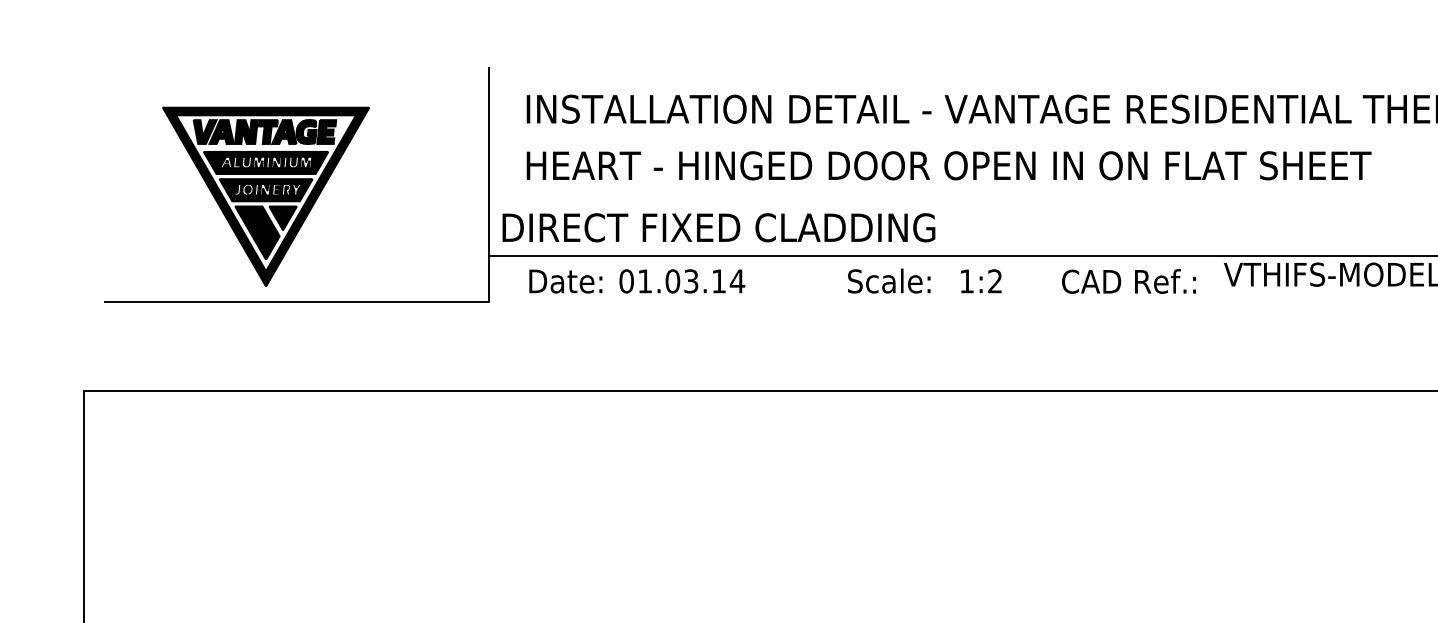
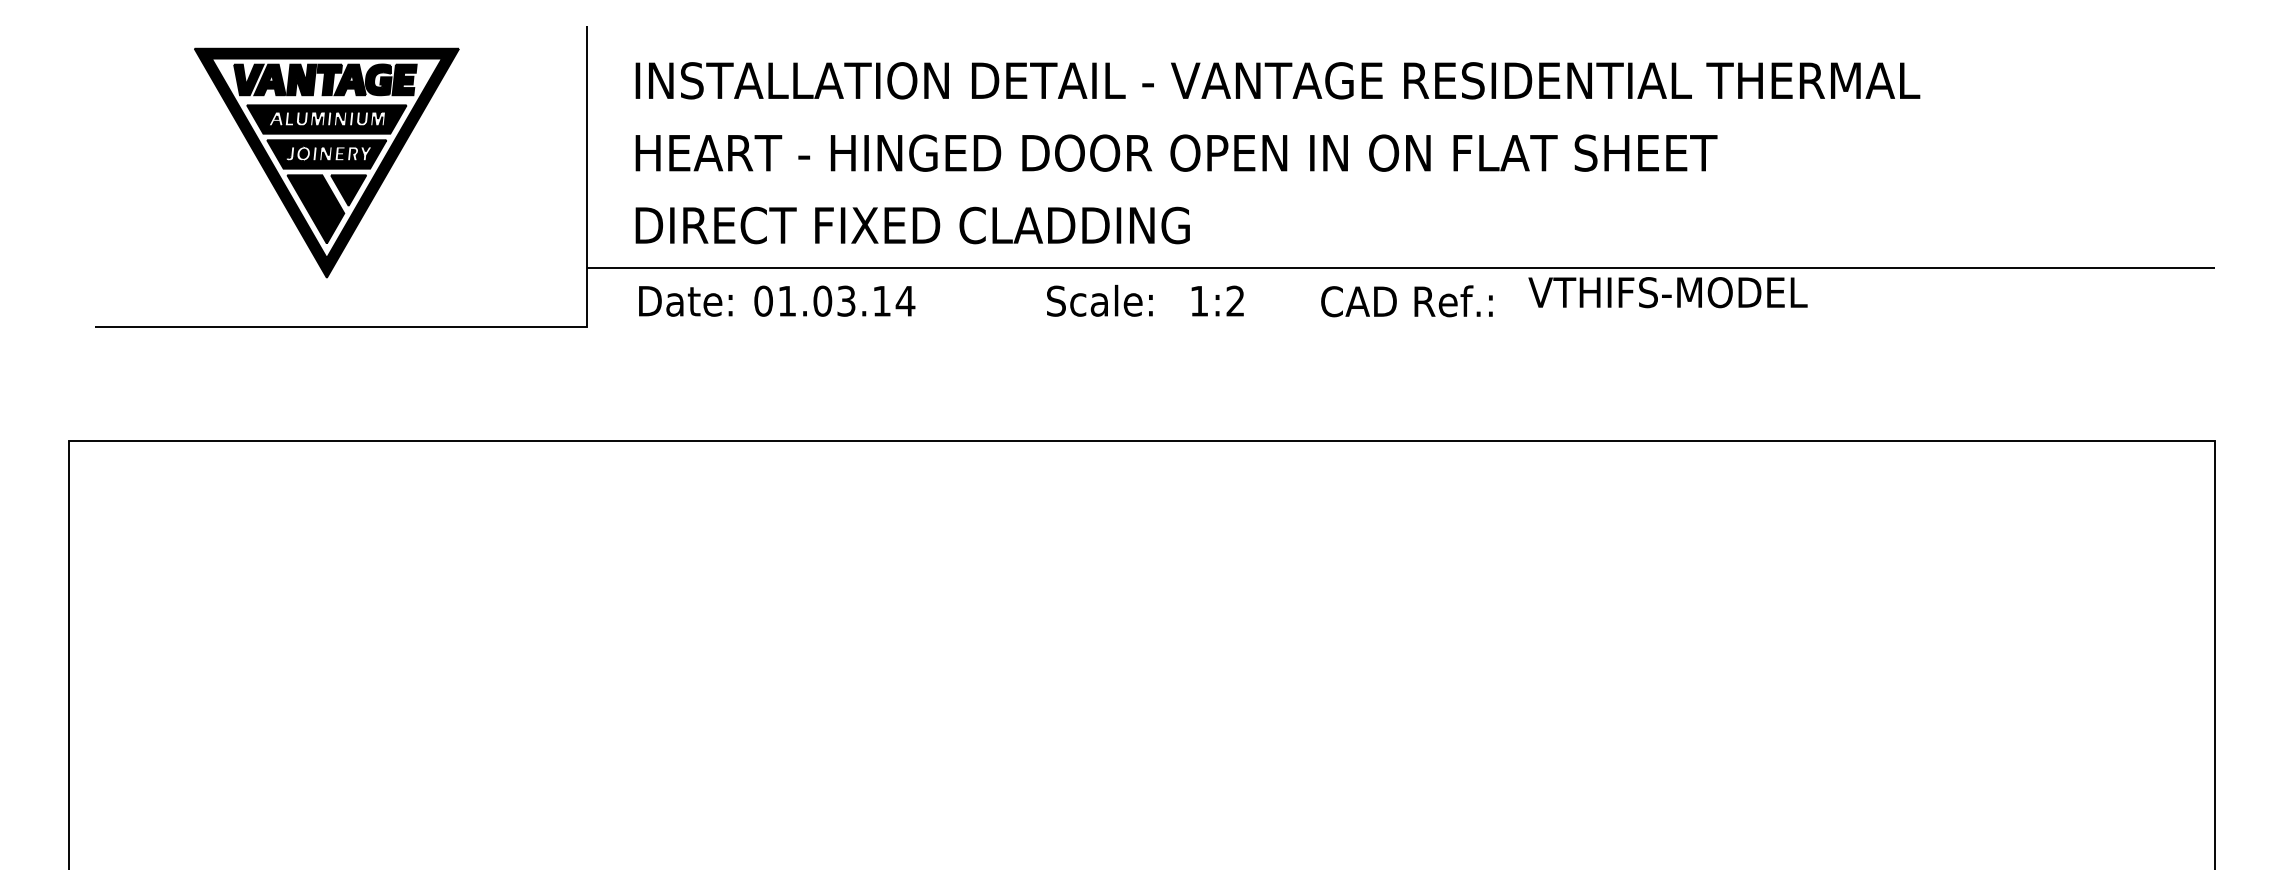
part: (265, 196) -> (326, 162), moved
text: (718, 227) -> (912, 225), moved

